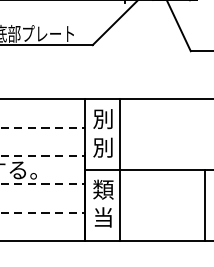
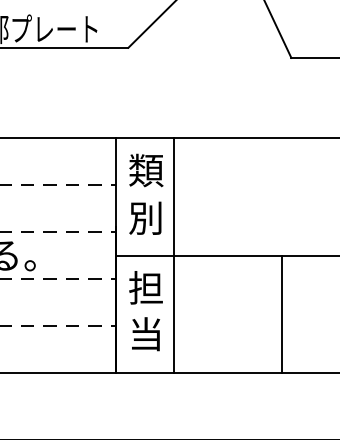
text: (103, 119) -> (146, 171), 別 -> 類
text: (103, 189) -> (146, 287), 類 -> 担
line: (204, 205) -> (280, 314), moved

